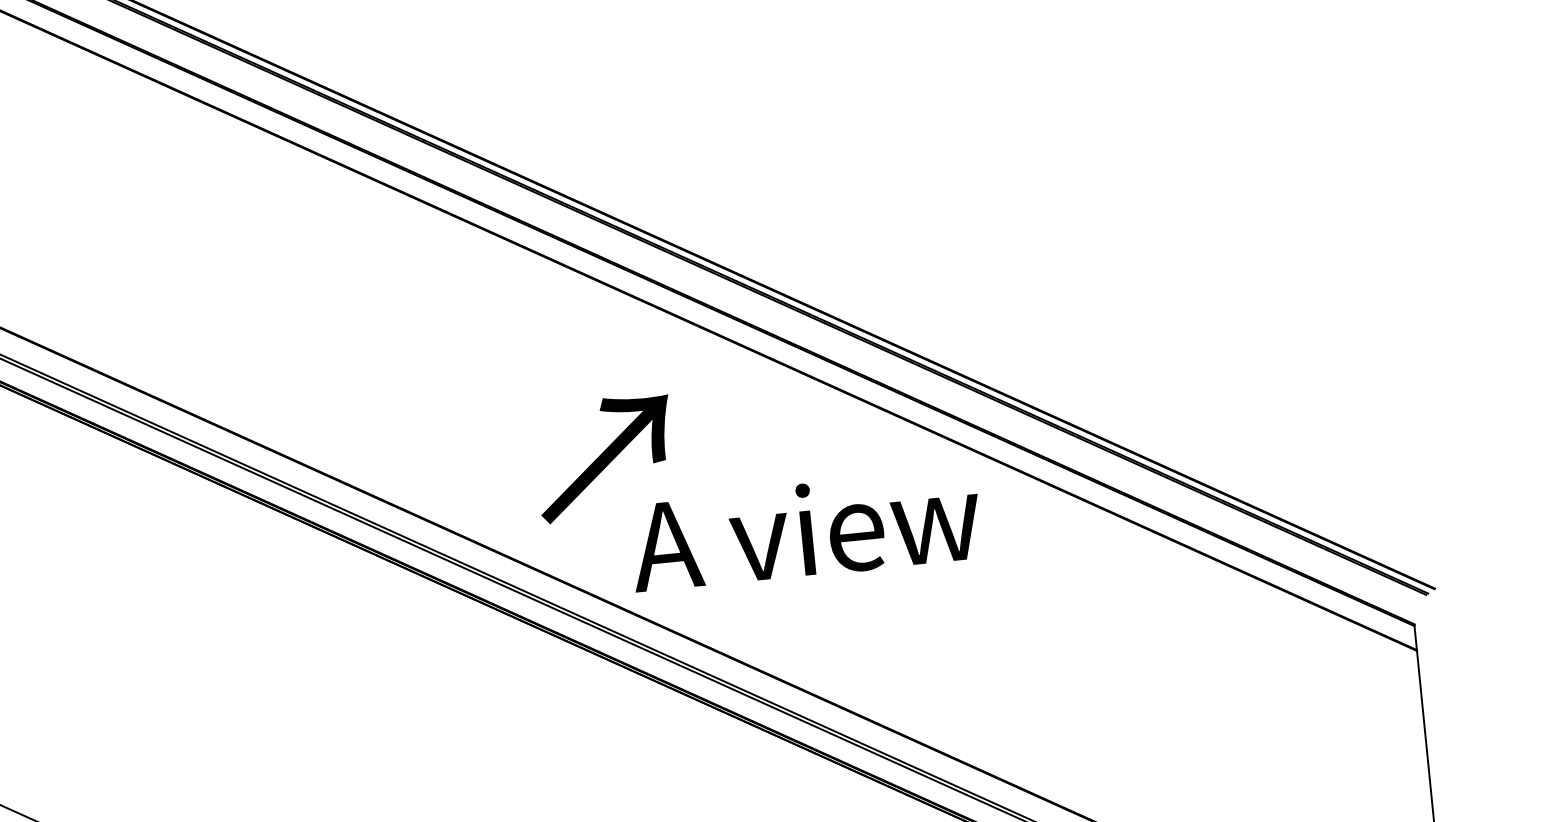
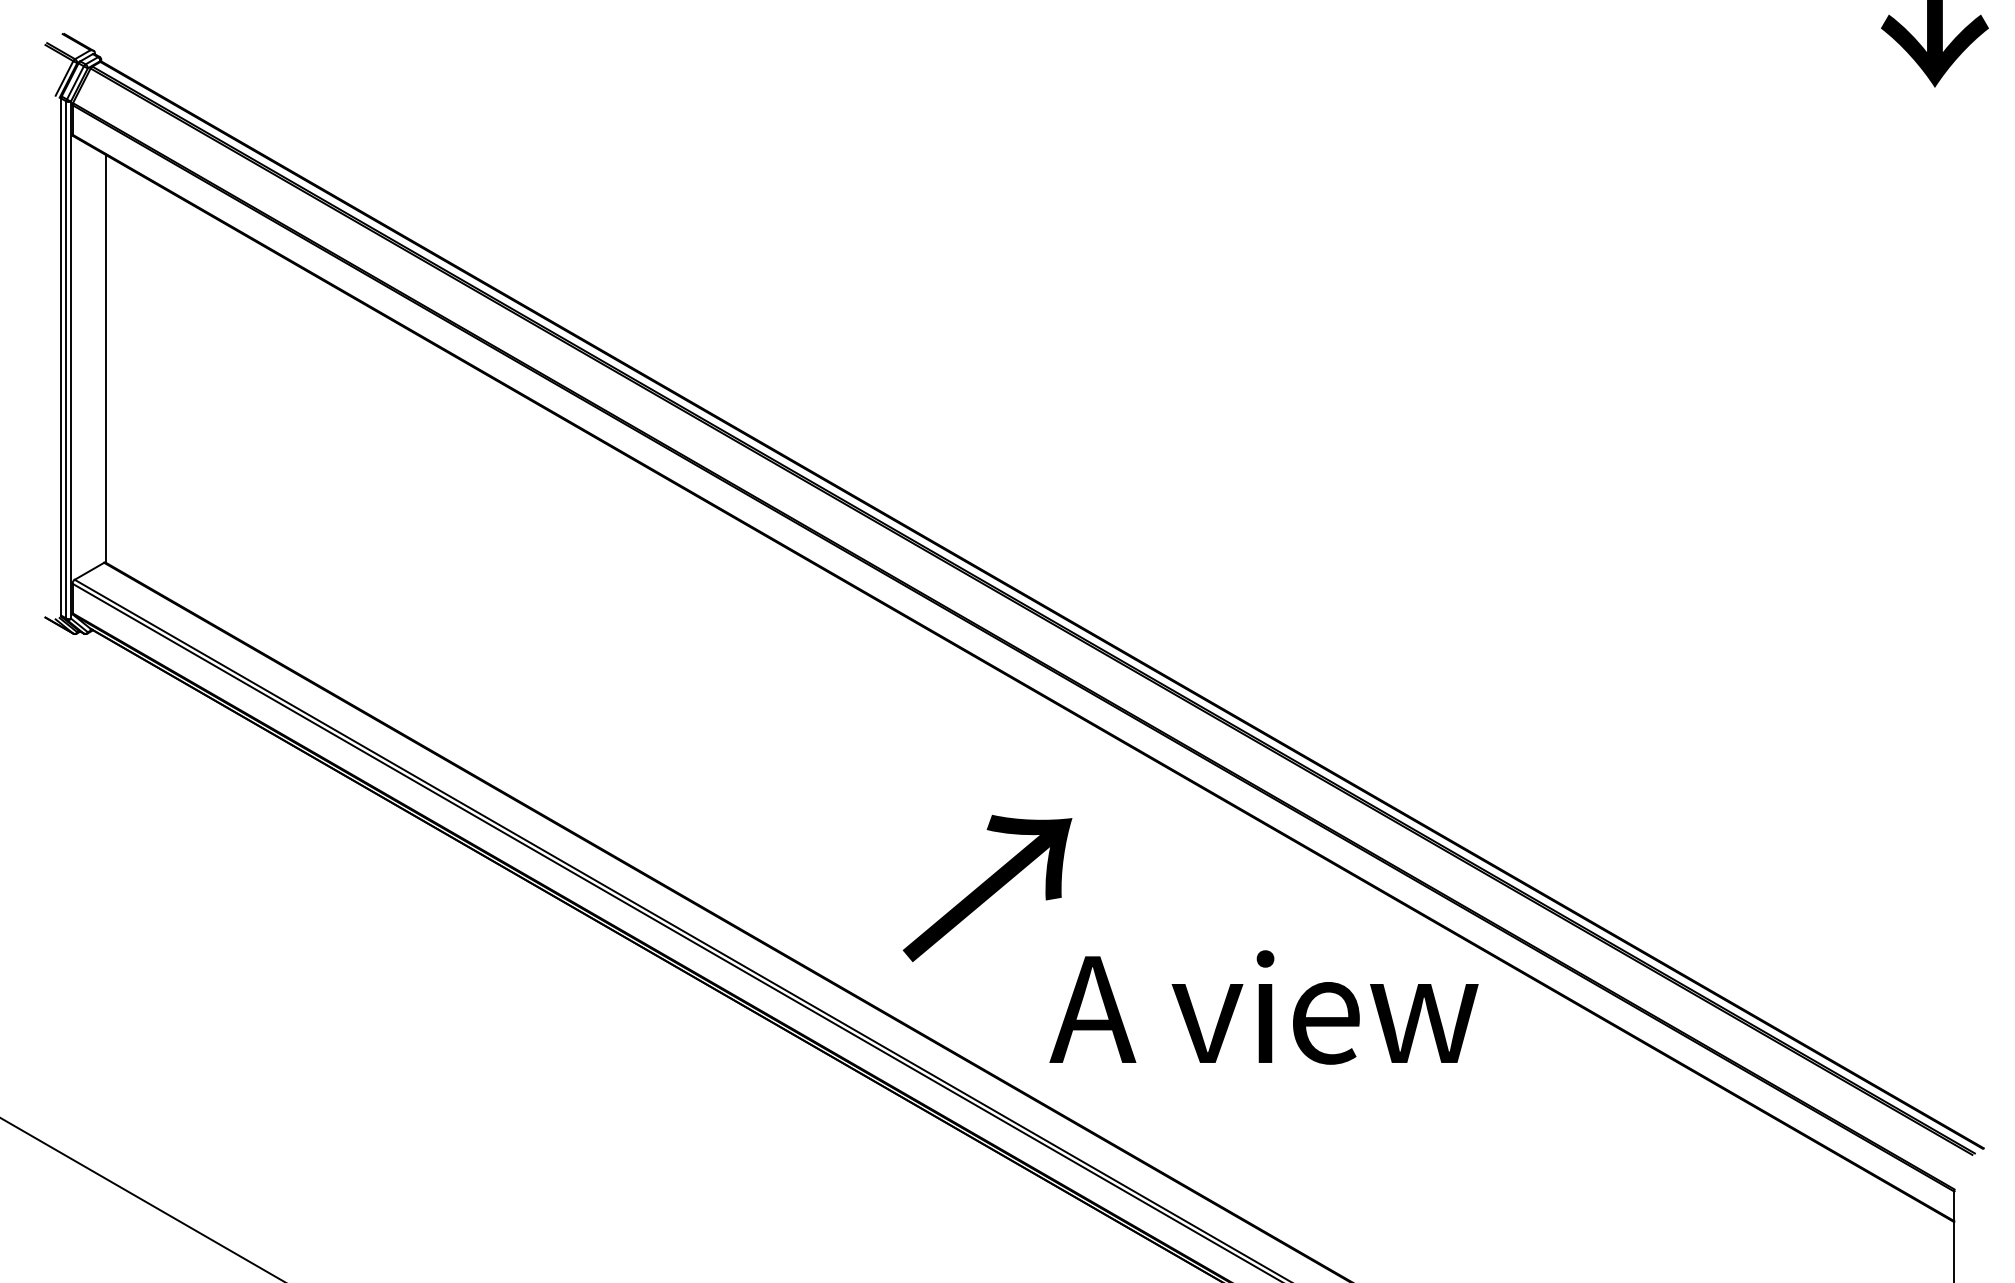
text: (804, 530) -> (1263, 1007), moved

